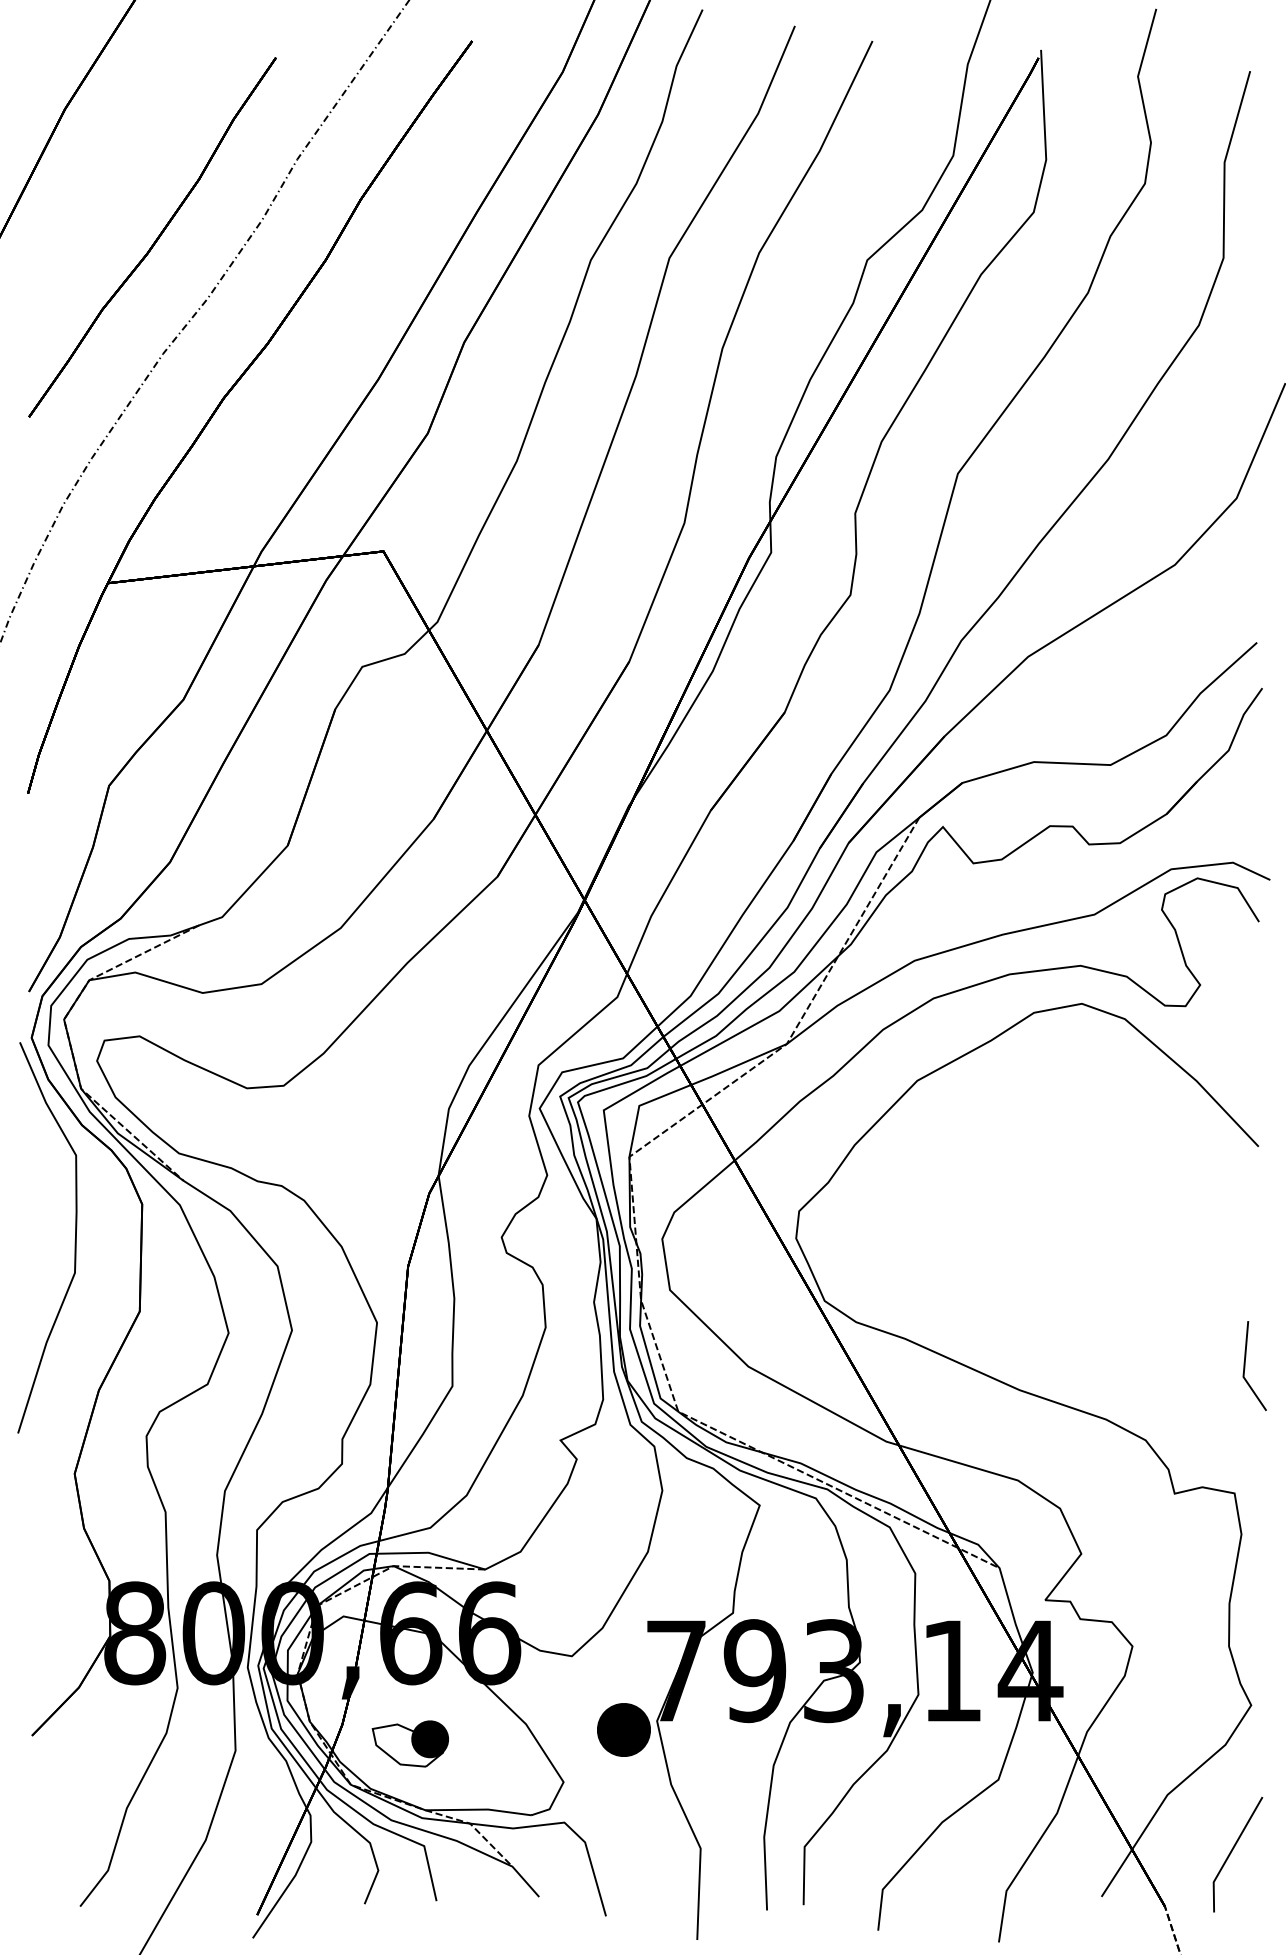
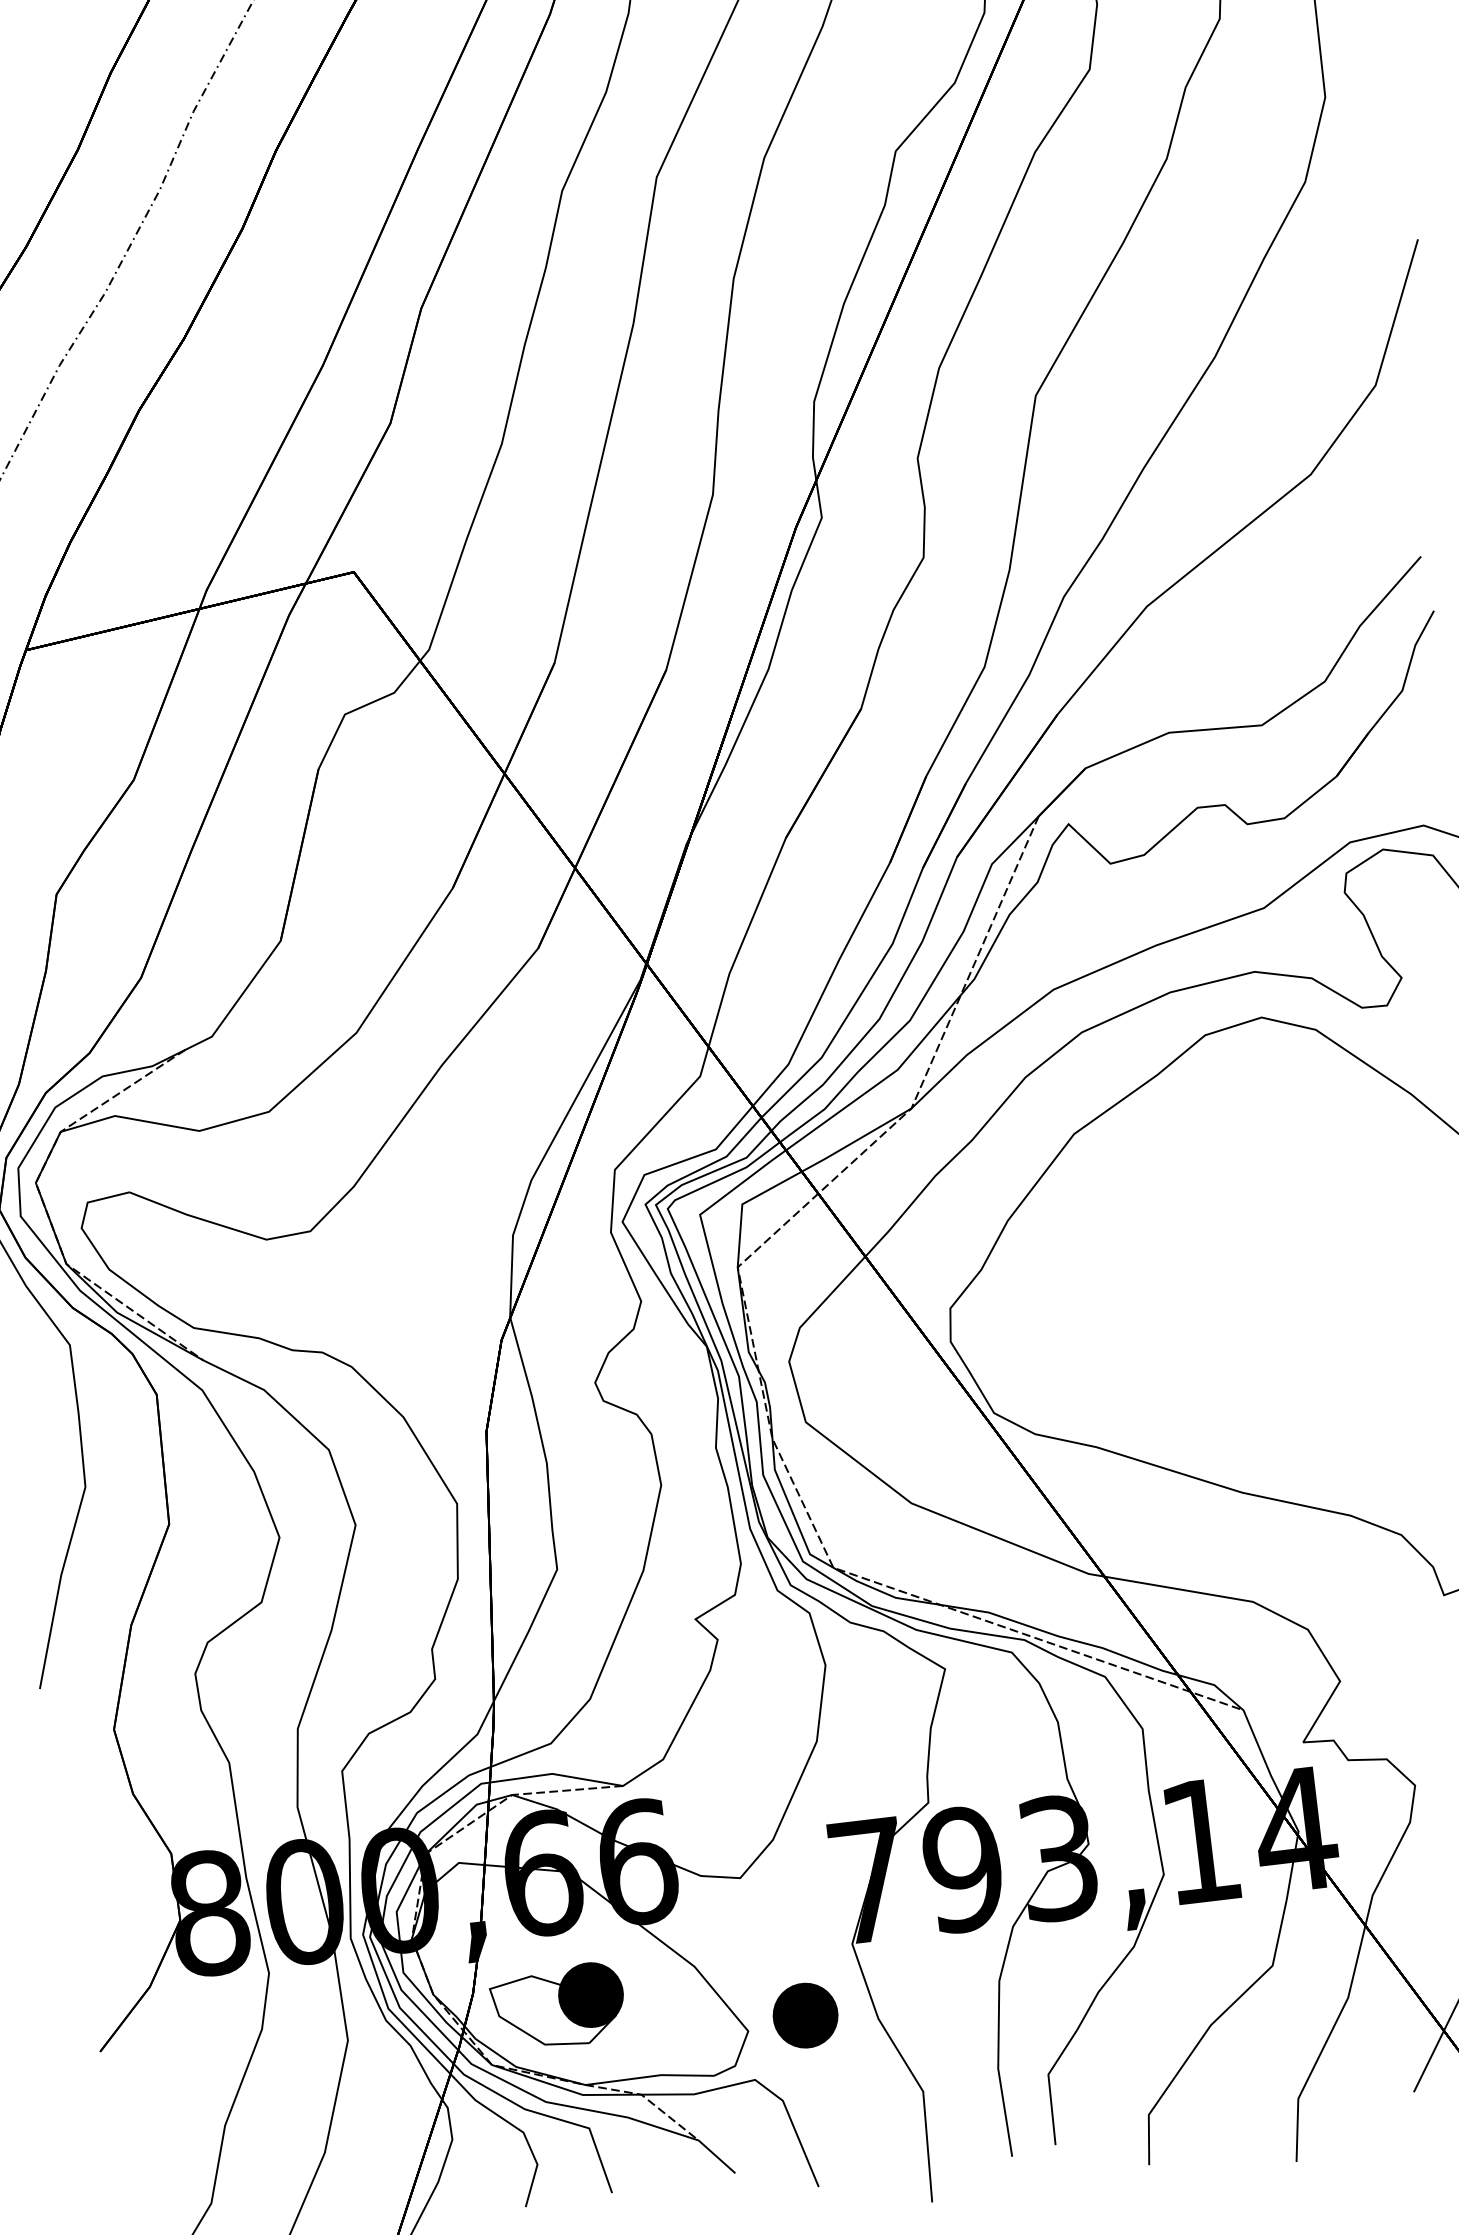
part: (623, 1729) -> (804, 2015), moved
part: (410, 1743) -> (557, 2006), size x1.43

